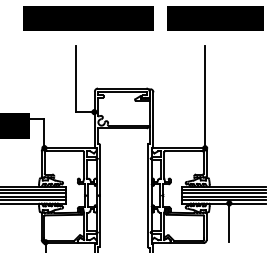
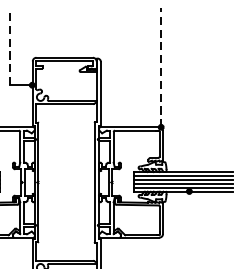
line: (75, 78) -> (10, 46), solid -> dashed
line: (205, 96) -> (161, 67), solid -> dashed
line: (229, 222) -> (189, 213), removed

